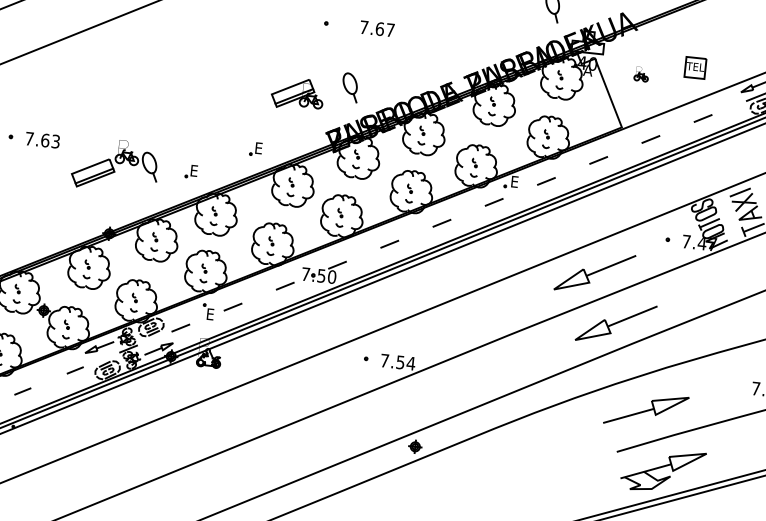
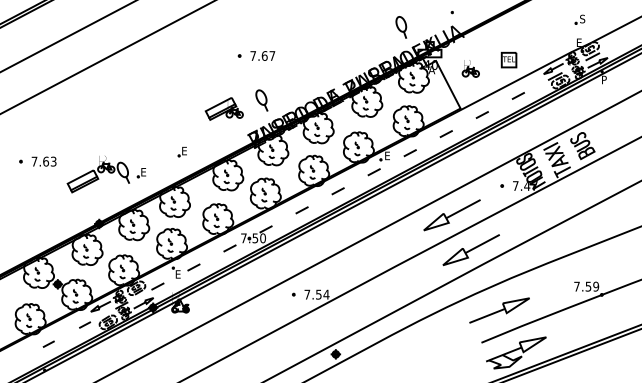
text: (376, 28) -> (262, 55), moved
part: (641, 73) -> (470, 68), size x1.67
part: (254, 149) -> (181, 152), moved
part: (189, 172) -> (140, 173), moved

